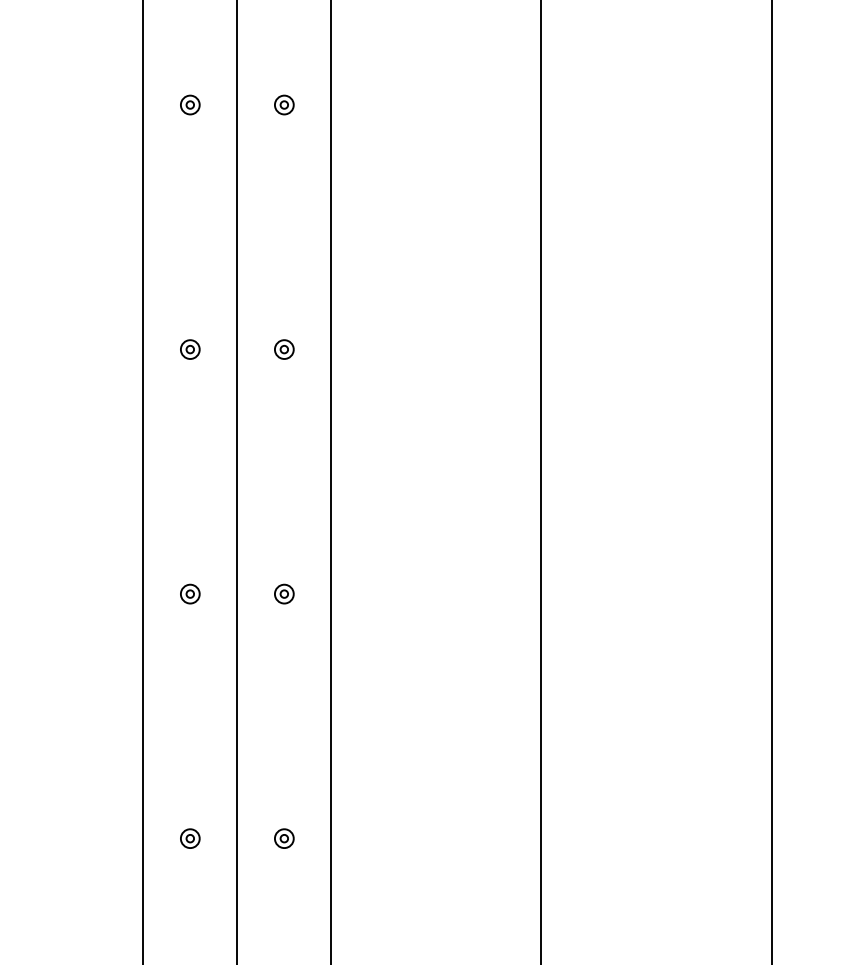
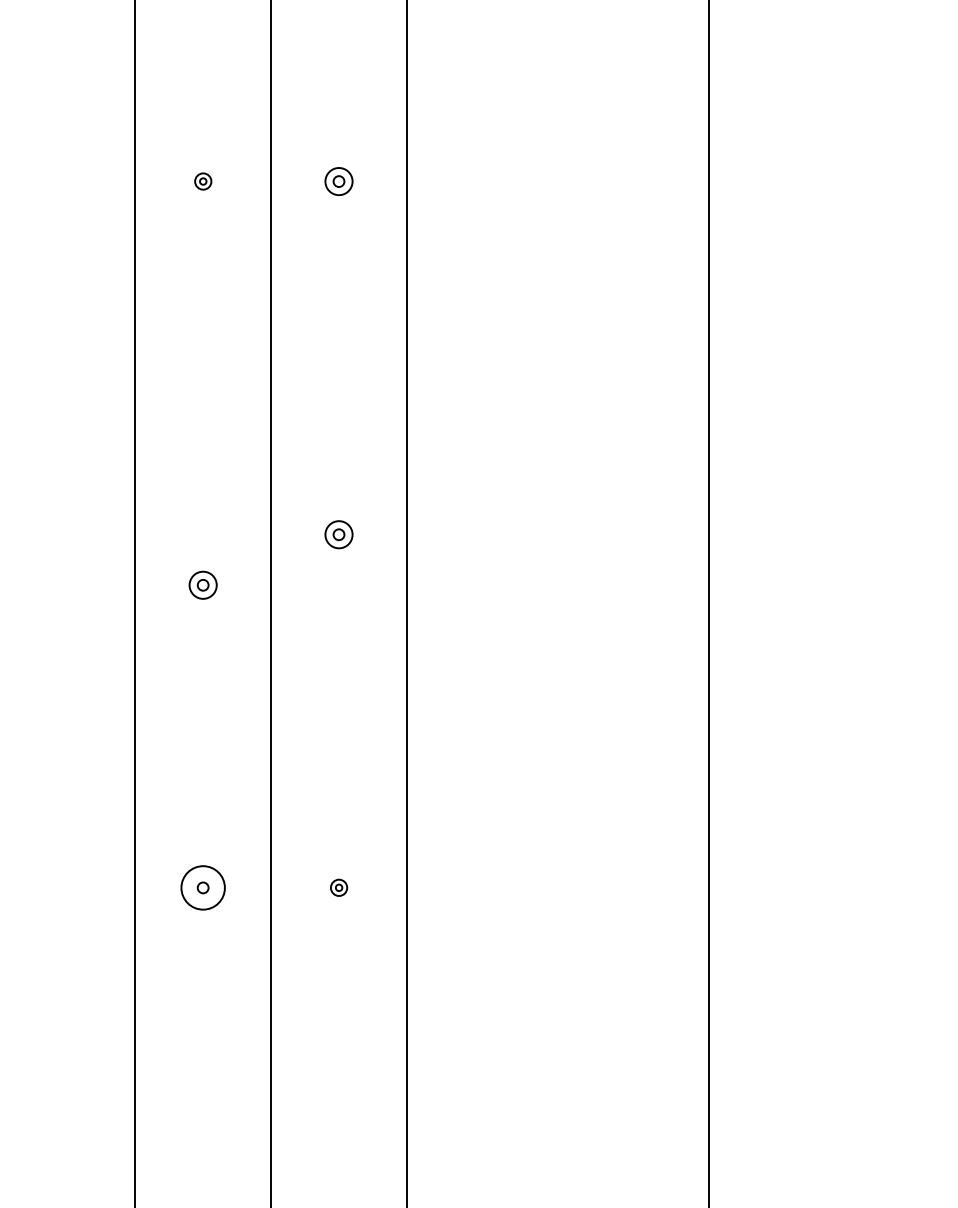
part: (190, 104) -> (203, 180), size x0.6
part: (190, 349) -> (203, 585), moved
circle: (189, 593) -> (202, 887), size x1.6
part: (284, 593) -> (339, 887), size x0.6

